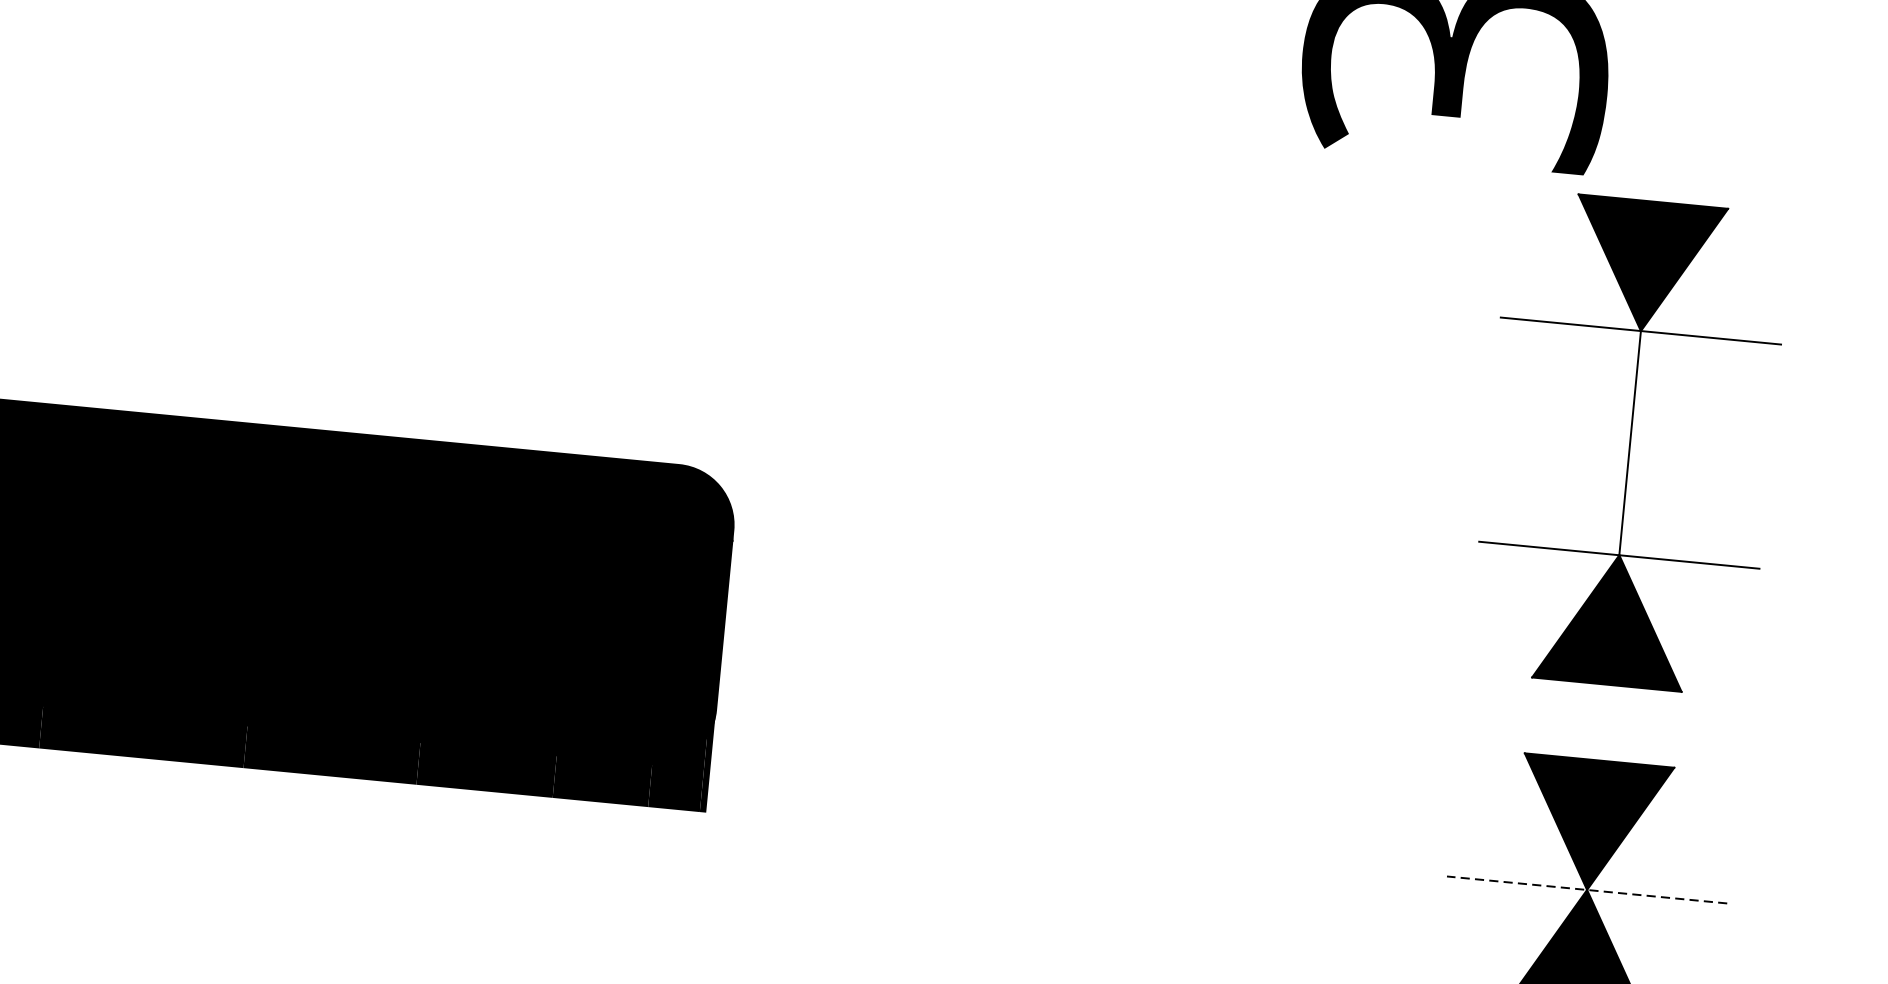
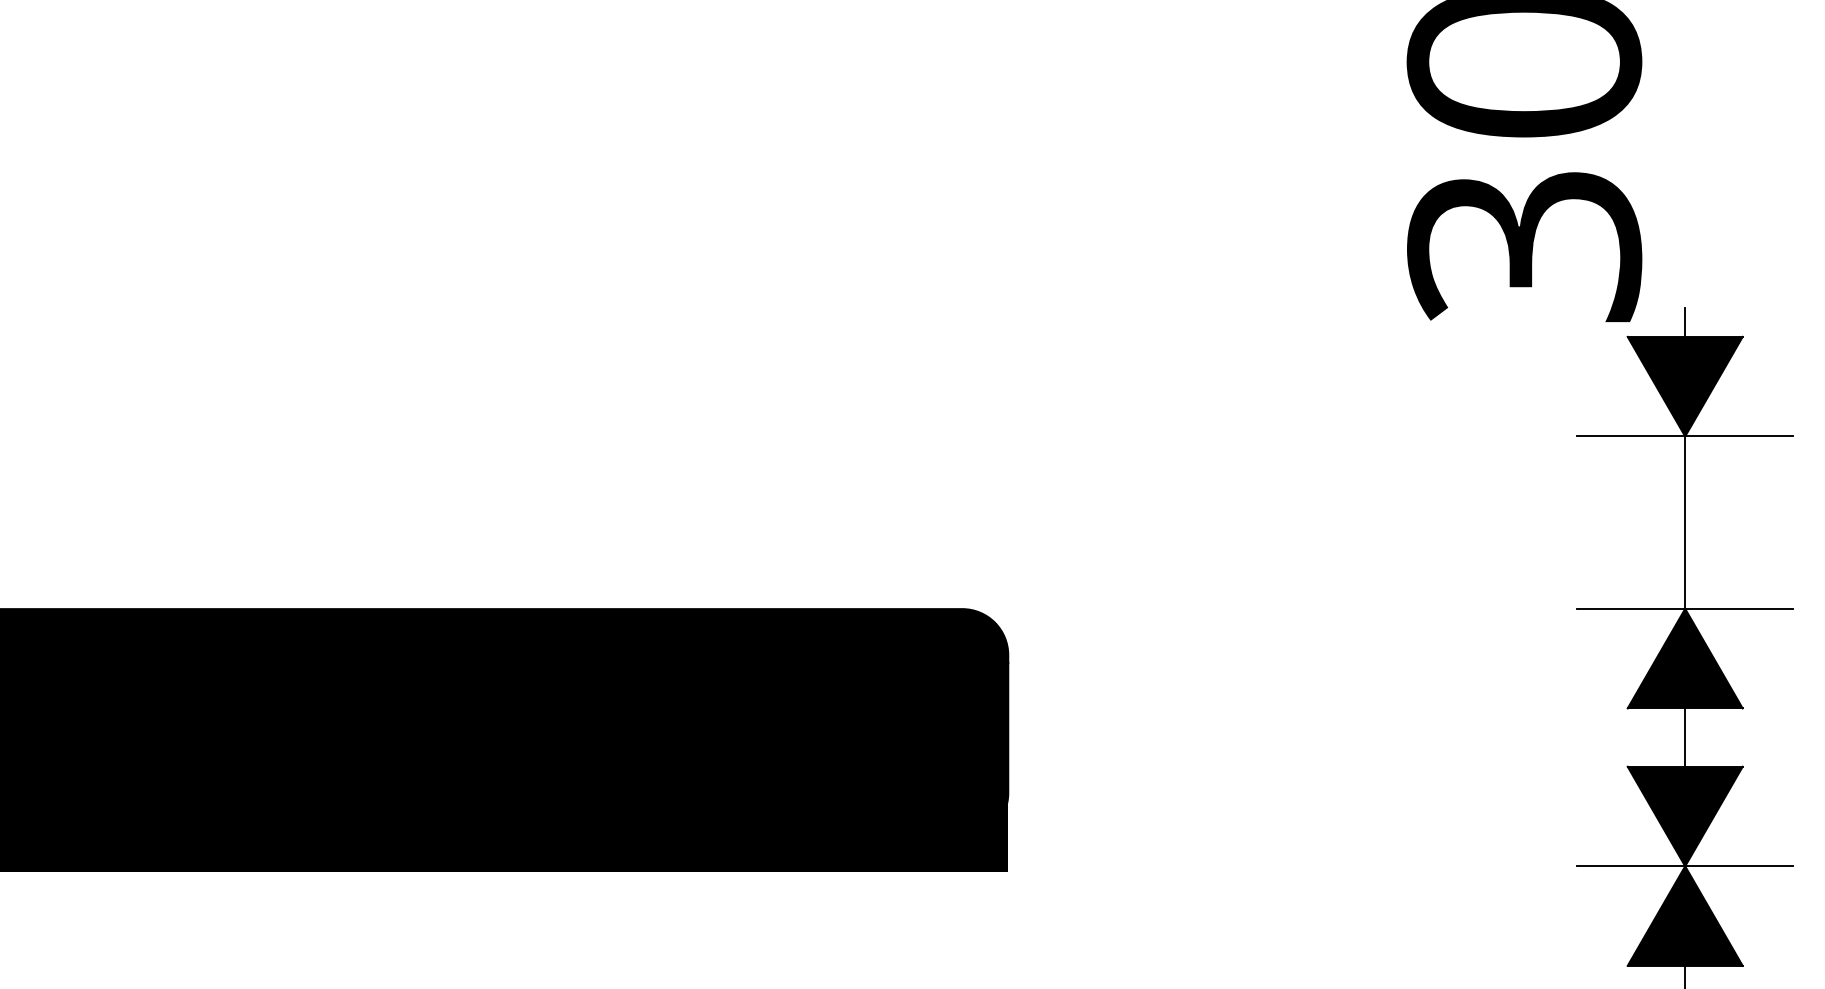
line: (1655, 182) -> (1685, 322), added
line: (1603, 722) -> (1685, 737), added
line: (1587, 890) -> (1685, 866), dashed -> solid

